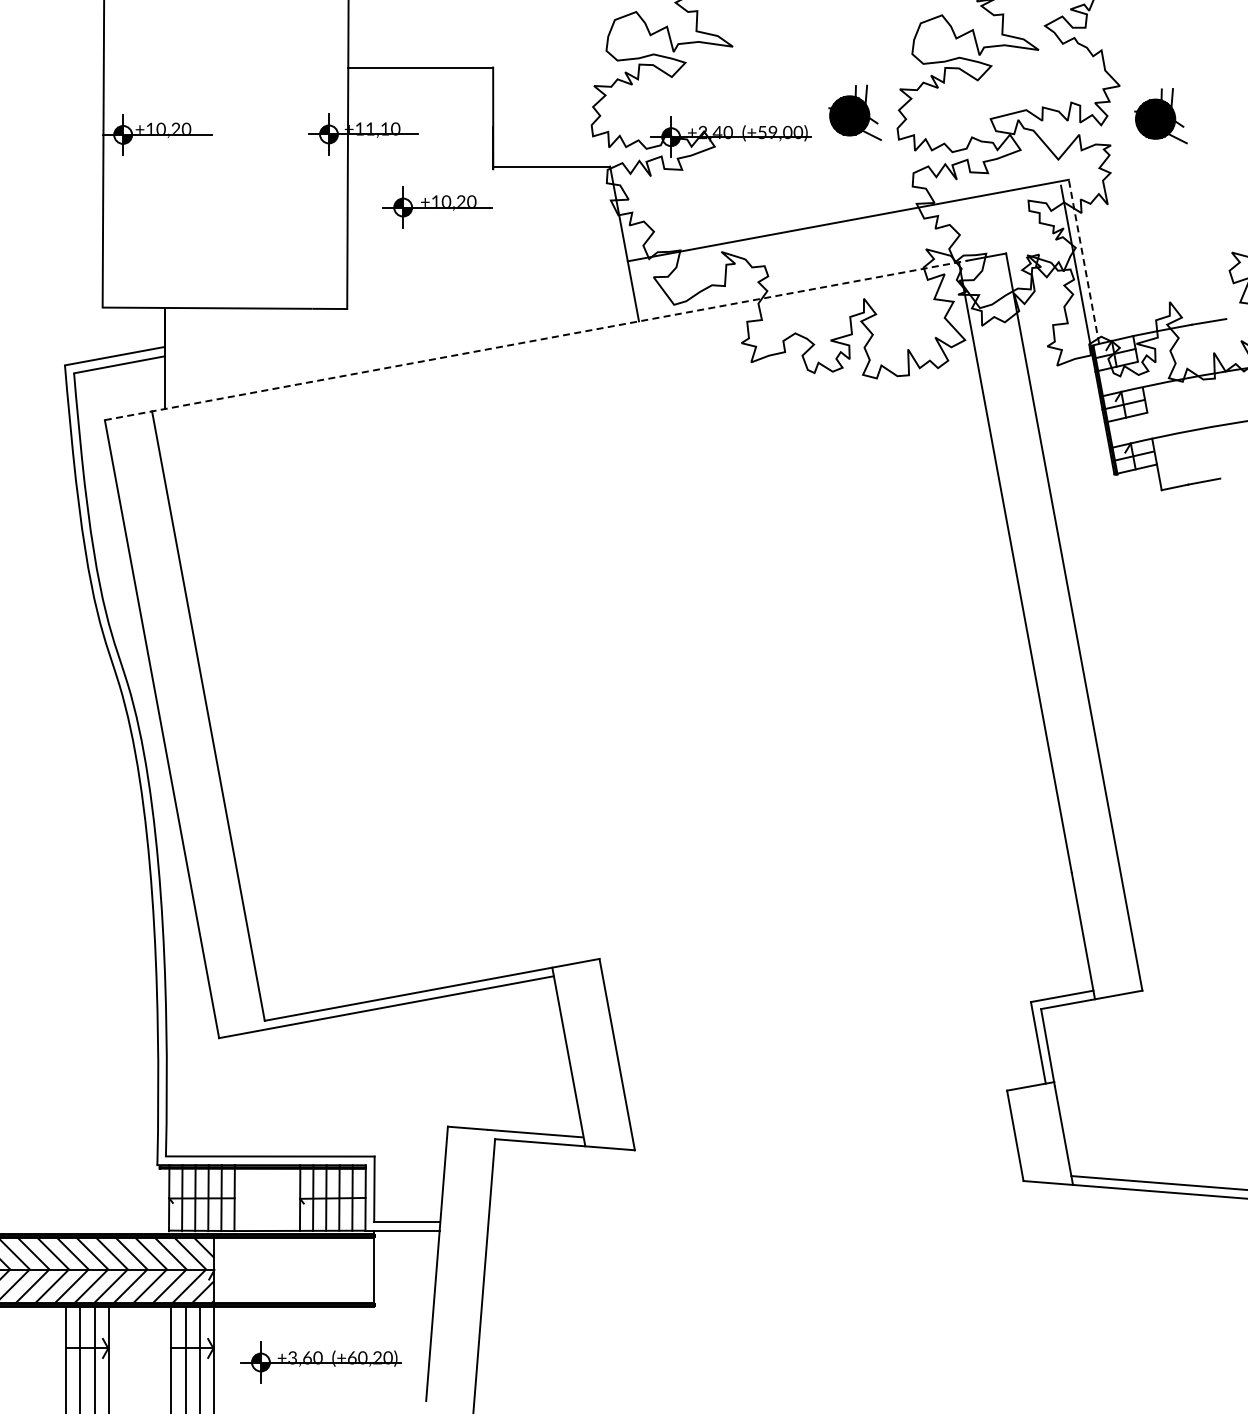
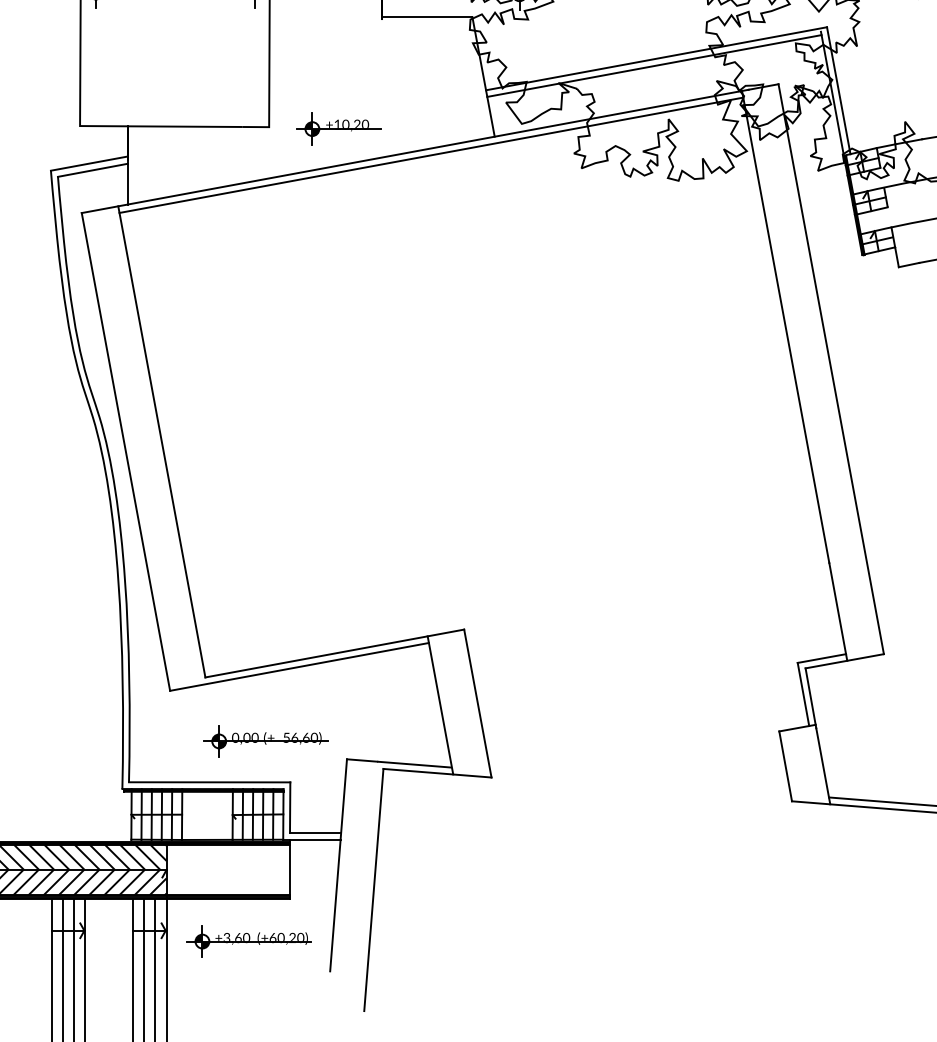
part: (437, 207) -> (338, 129), moved
line: (845, 229) -> (654, 65), added
line: (1084, 261) -> (839, 90), dashed -> solid
line: (536, 340) -> (415, 151), dashed -> solid
line: (556, 345) -> (430, 155), added
part: (342, 1103) -> (265, 741), added

